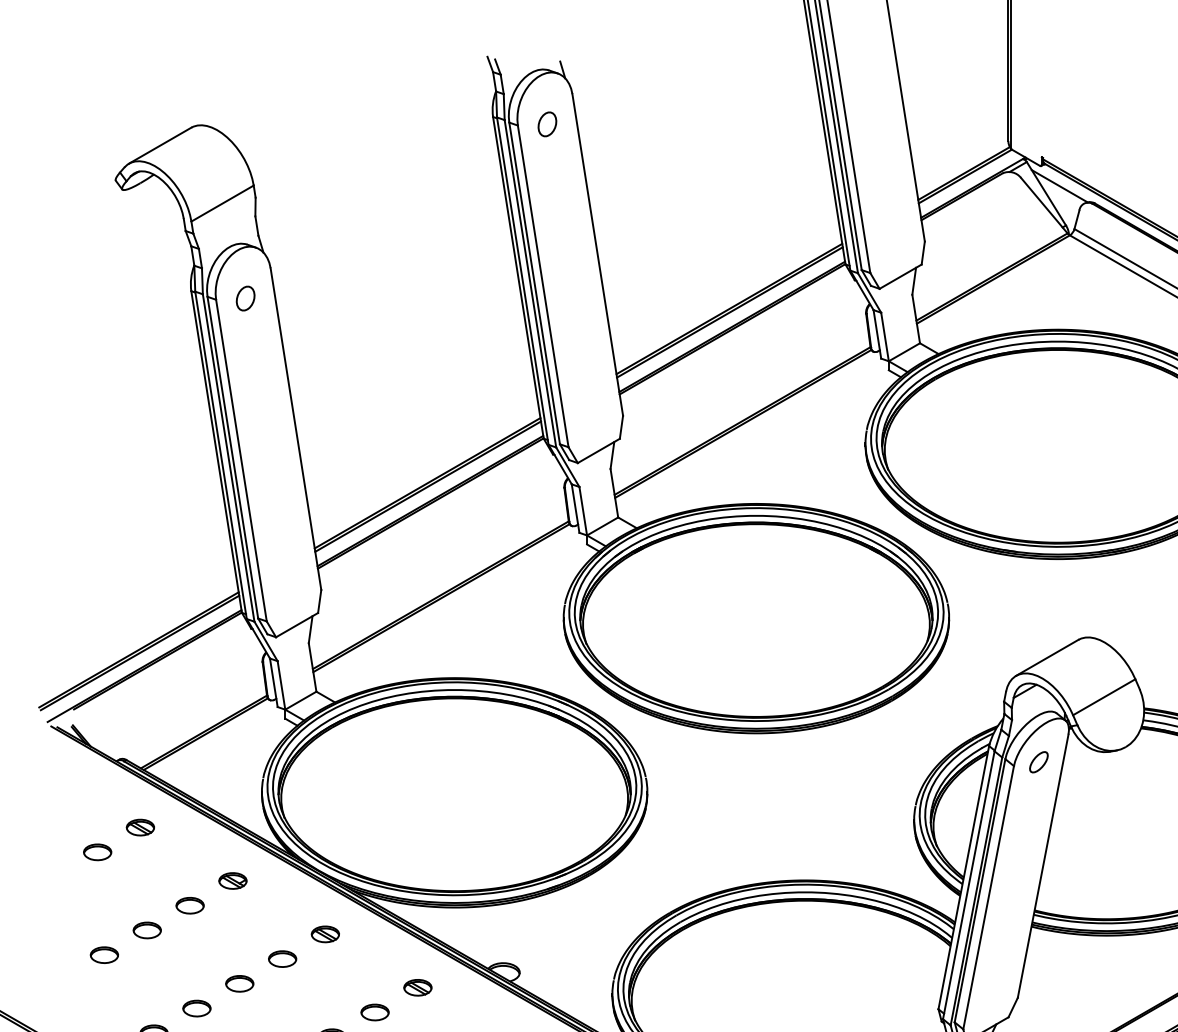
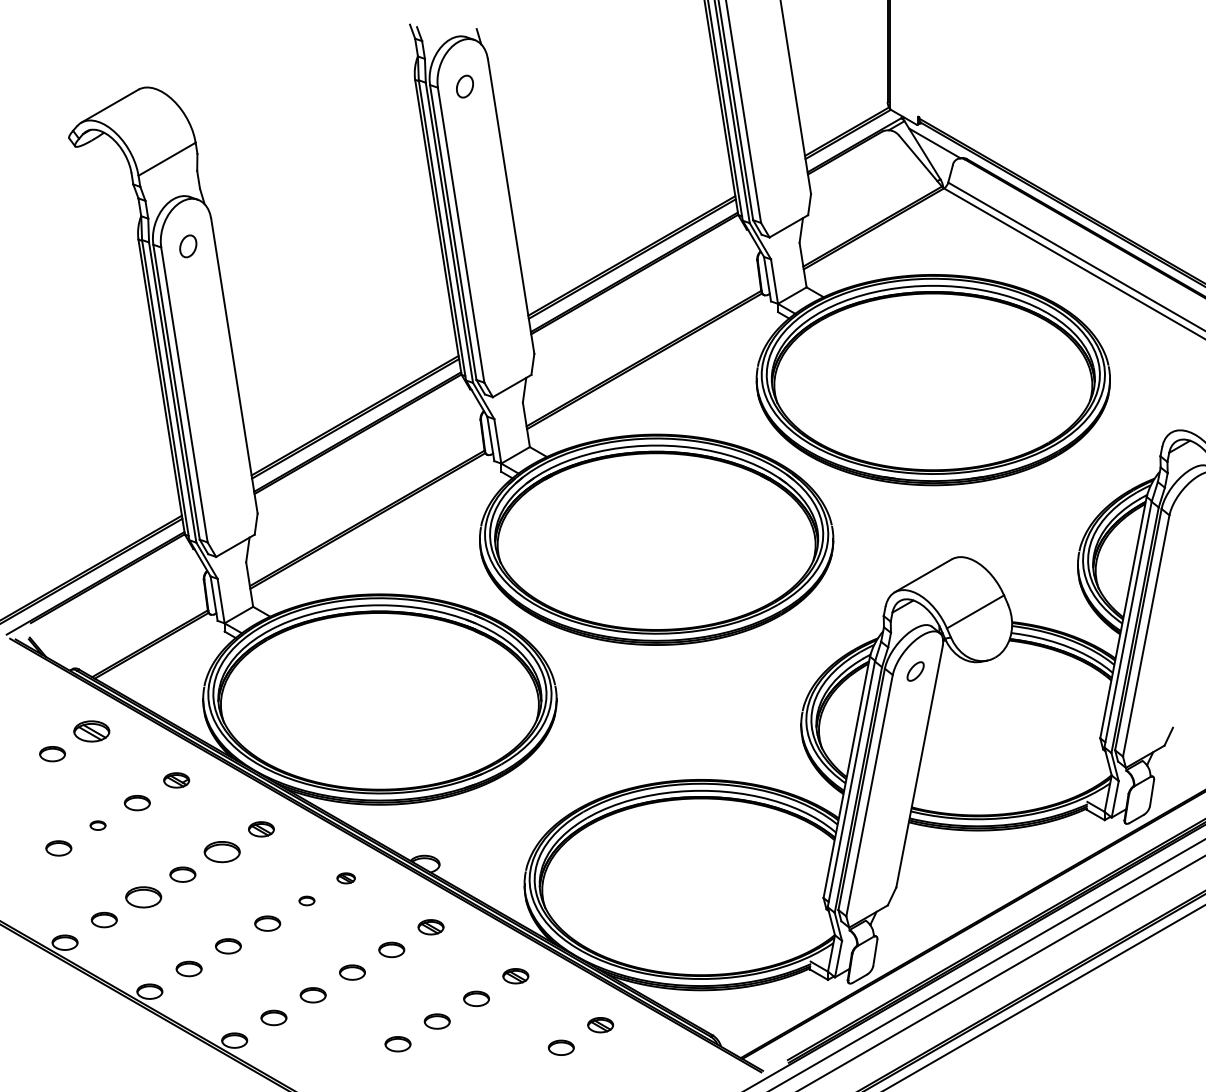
part: (140, 827) -> (91, 731), size x1.4
part: (146, 930) -> (97, 825), size x0.6
part: (281, 958) -> (221, 851), size x1.4
part: (417, 987) -> (345, 878), size x0.7
part: (196, 1008) -> (143, 897), size x1.4
part: (374, 1011) -> (306, 900), size x0.6

